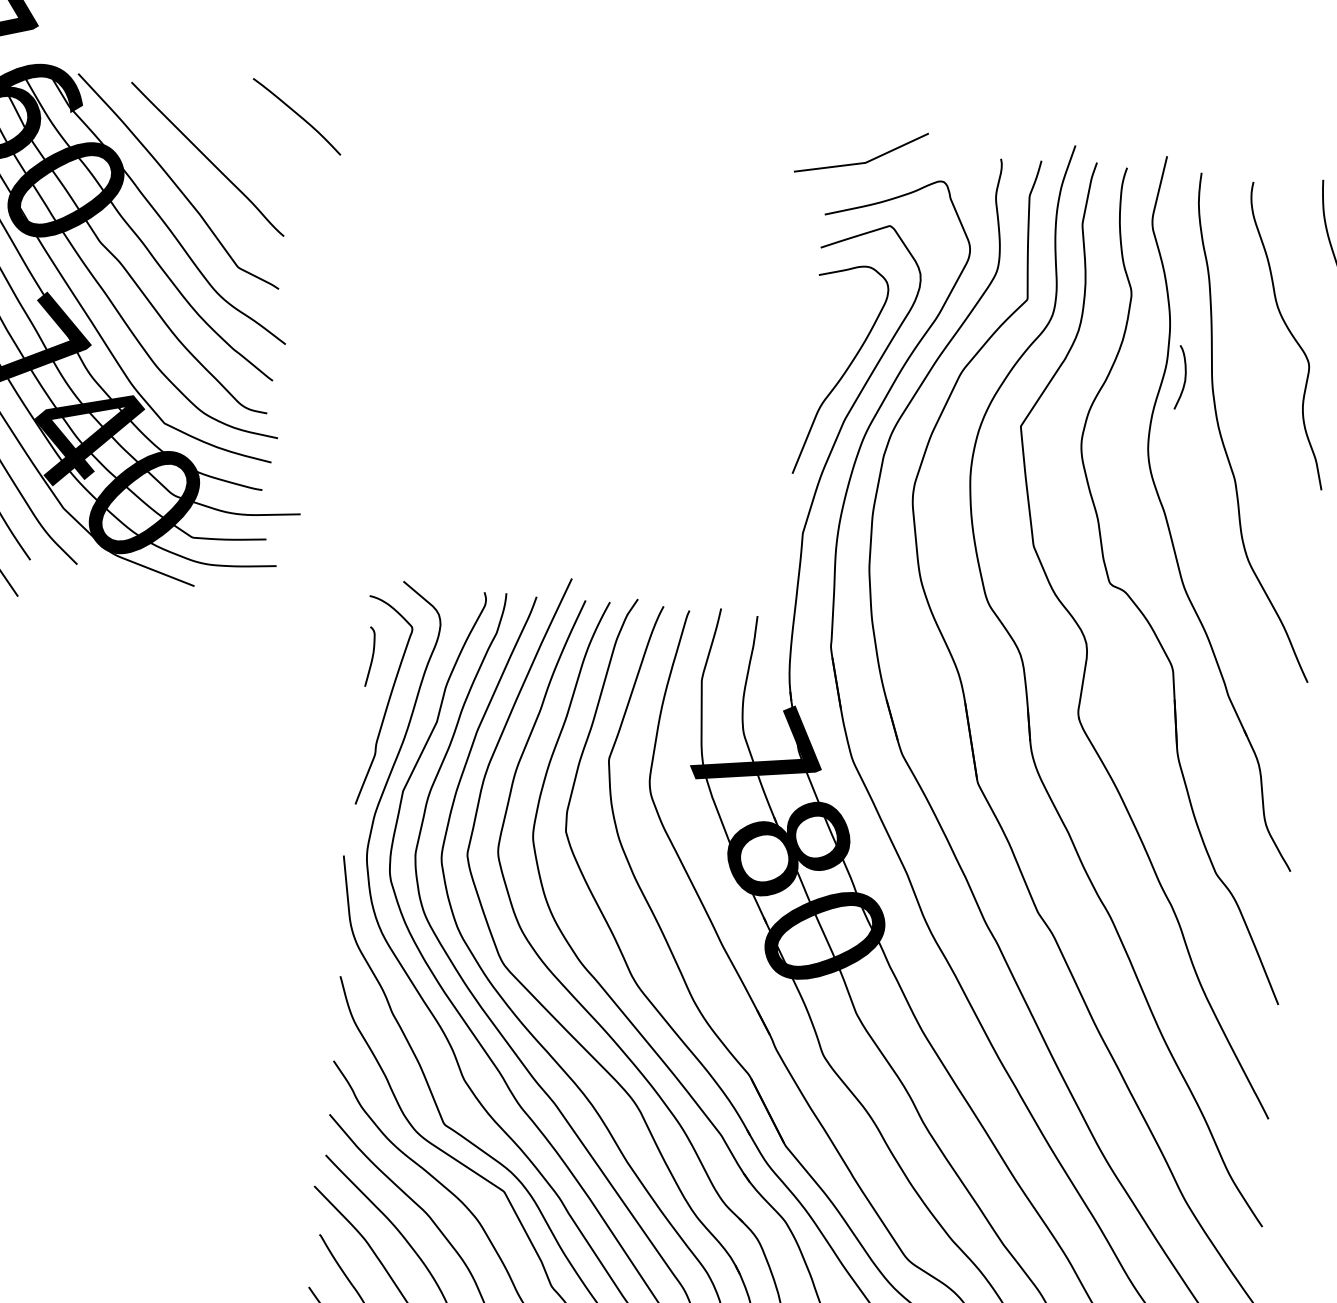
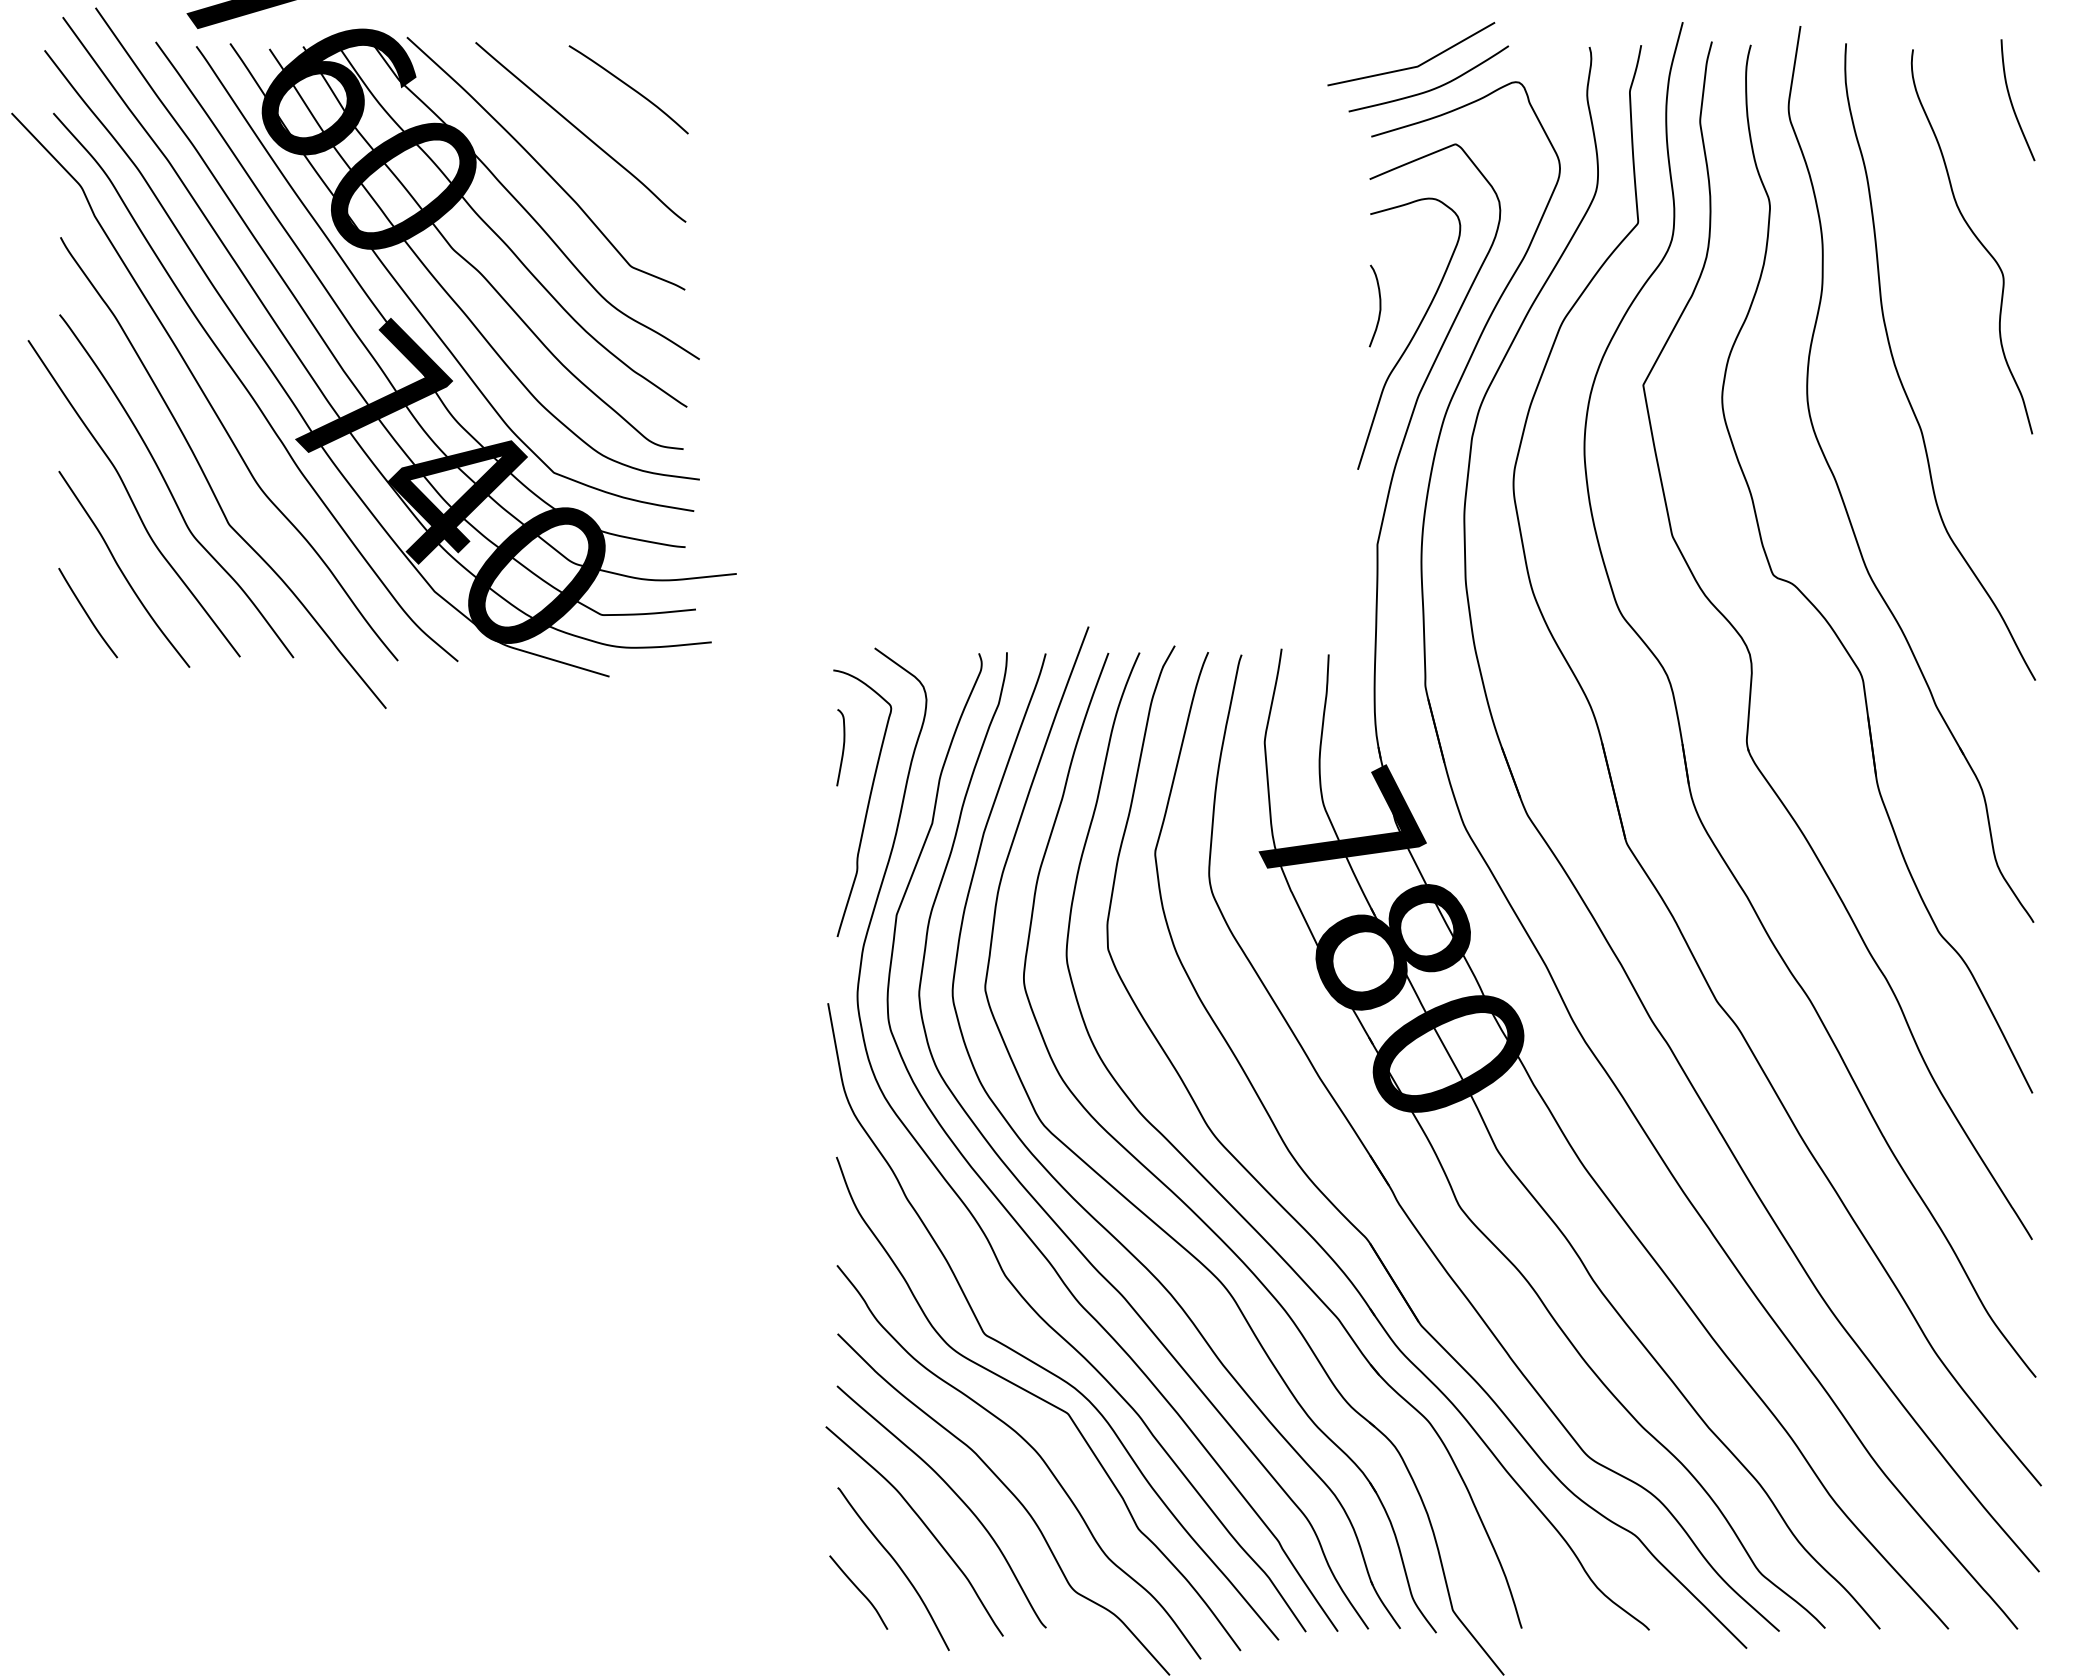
curve: (296, 115) -> (628, 87), moved
curve: (875, 180) -> (1432, 88), added
curve: (1184, 377) -> (1379, 305), moved

